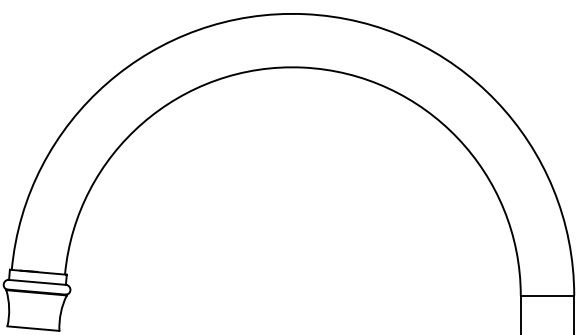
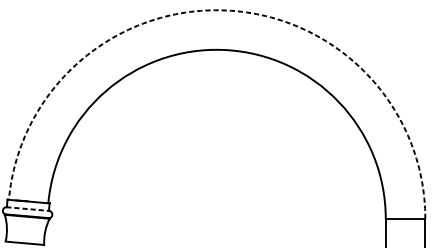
arc: (305, 14) -> (226, 10), solid -> dashed
line: (37, 282) -> (27, 209), solid -> dashed

